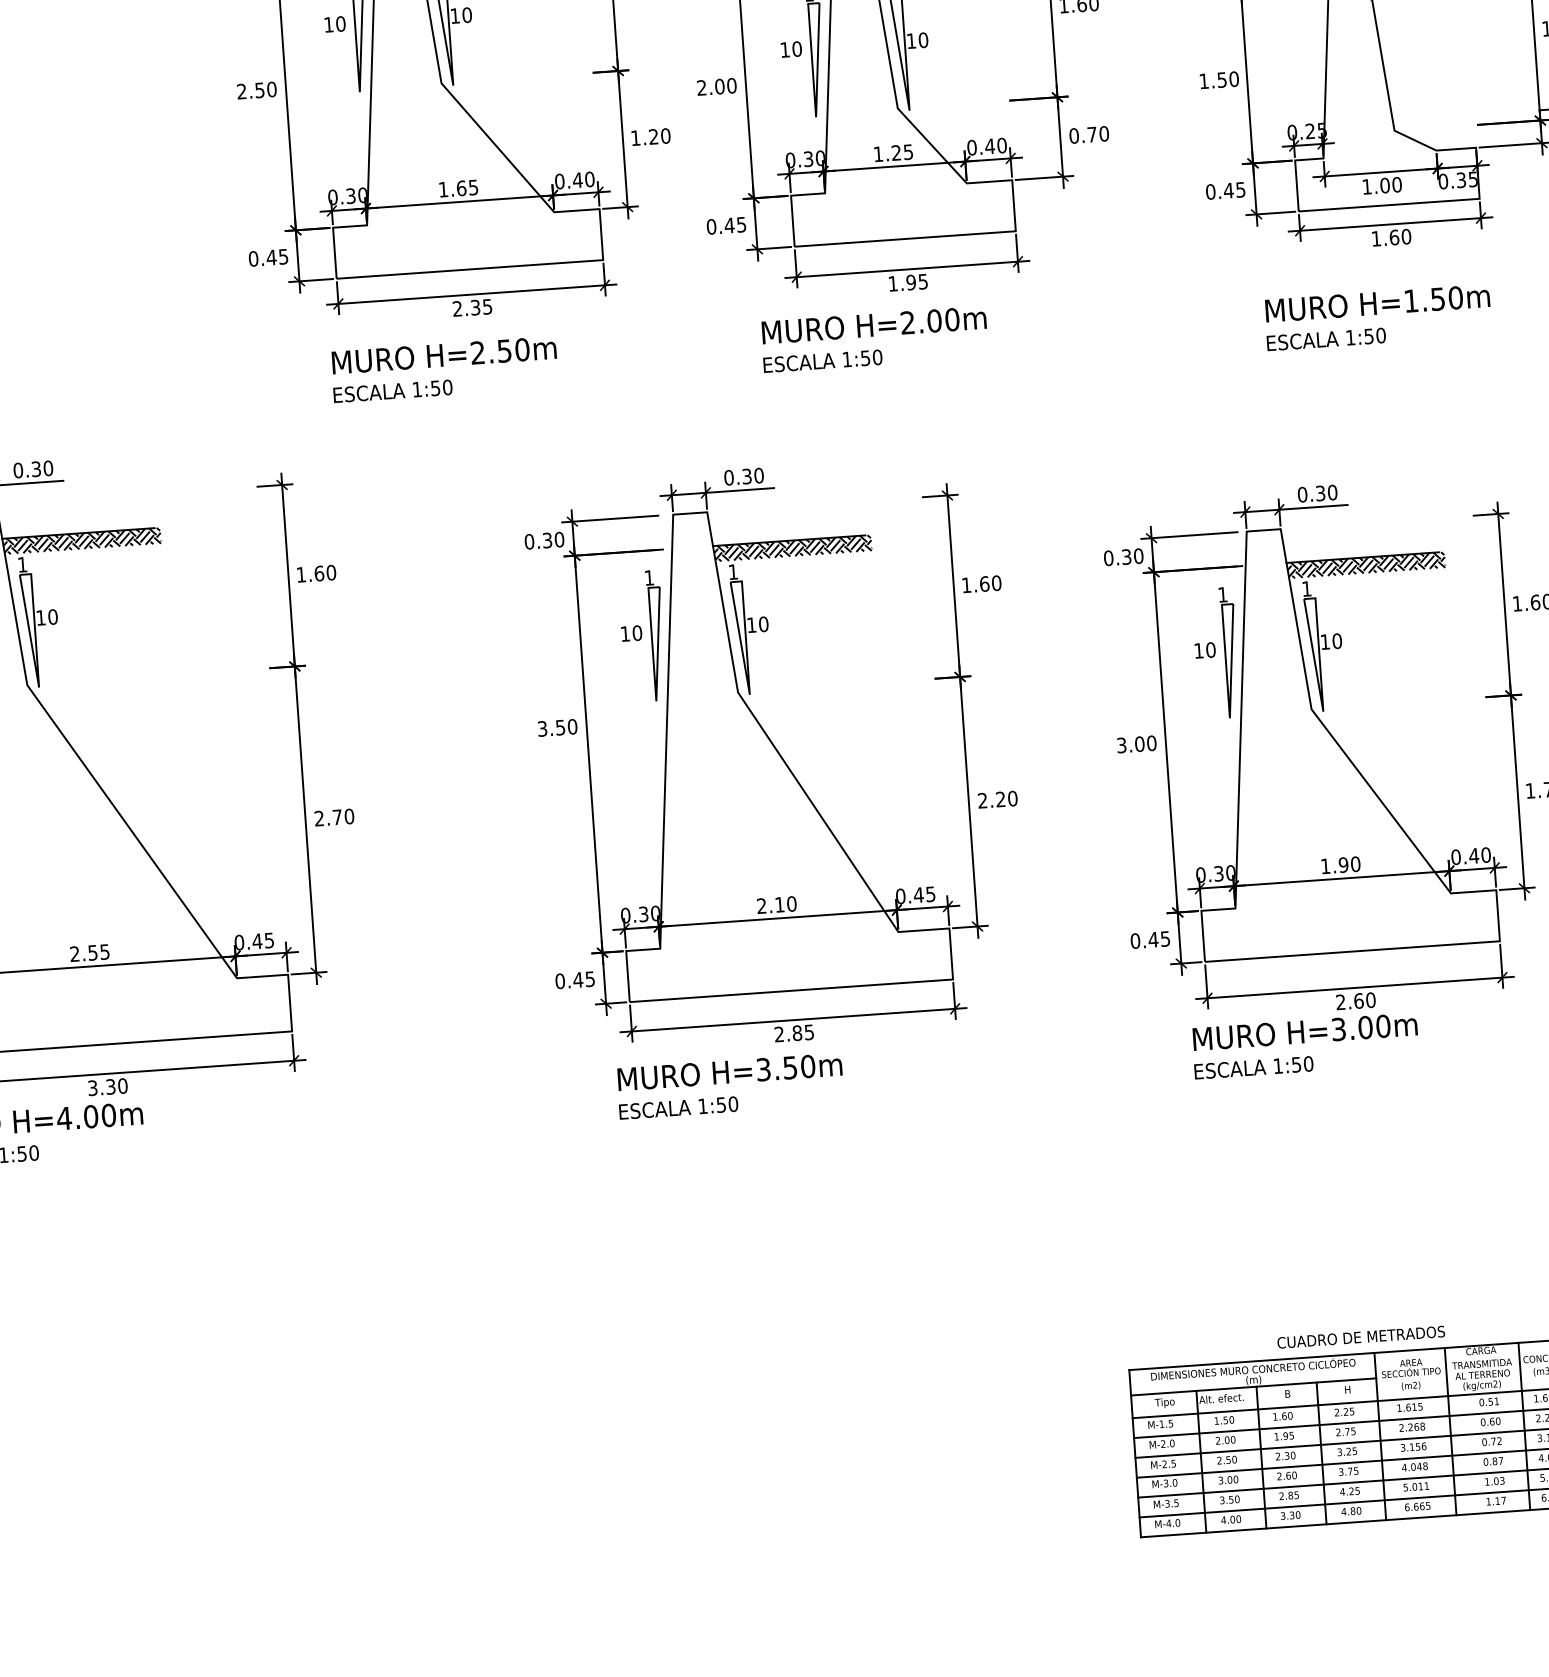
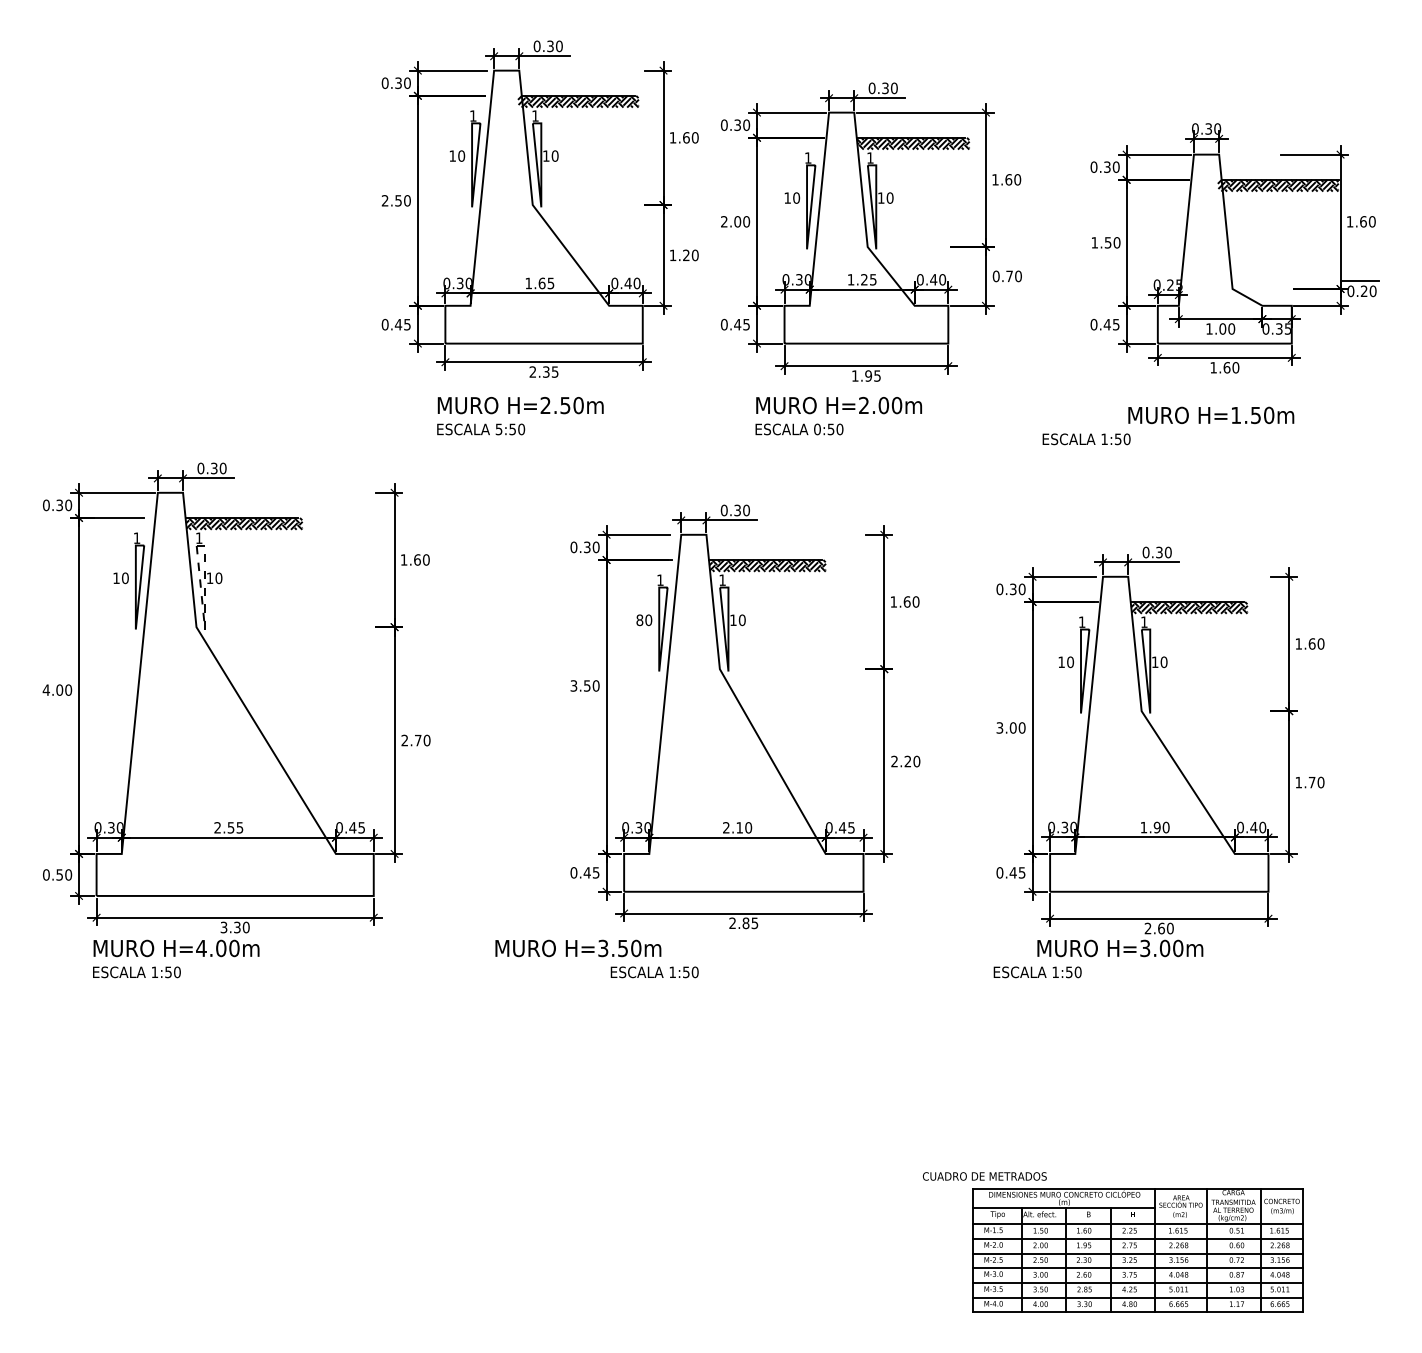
text: (1326, 339) -> (1086, 439), moved
text: (847, 359) -> (817, 429), 1:50 -> 0:50
text: (416, 389) -> (498, 429), 1:50 -> 5:50
text: (624, 634) -> (639, 620), 10 -> 80
line: (39, 682) -> (205, 625), solid -> dashed
text: (1253, 1068) -> (1037, 972), moved
text: (730, 1072) -> (578, 948), moved
text: (1360, 1337) -> (984, 1176), moved

